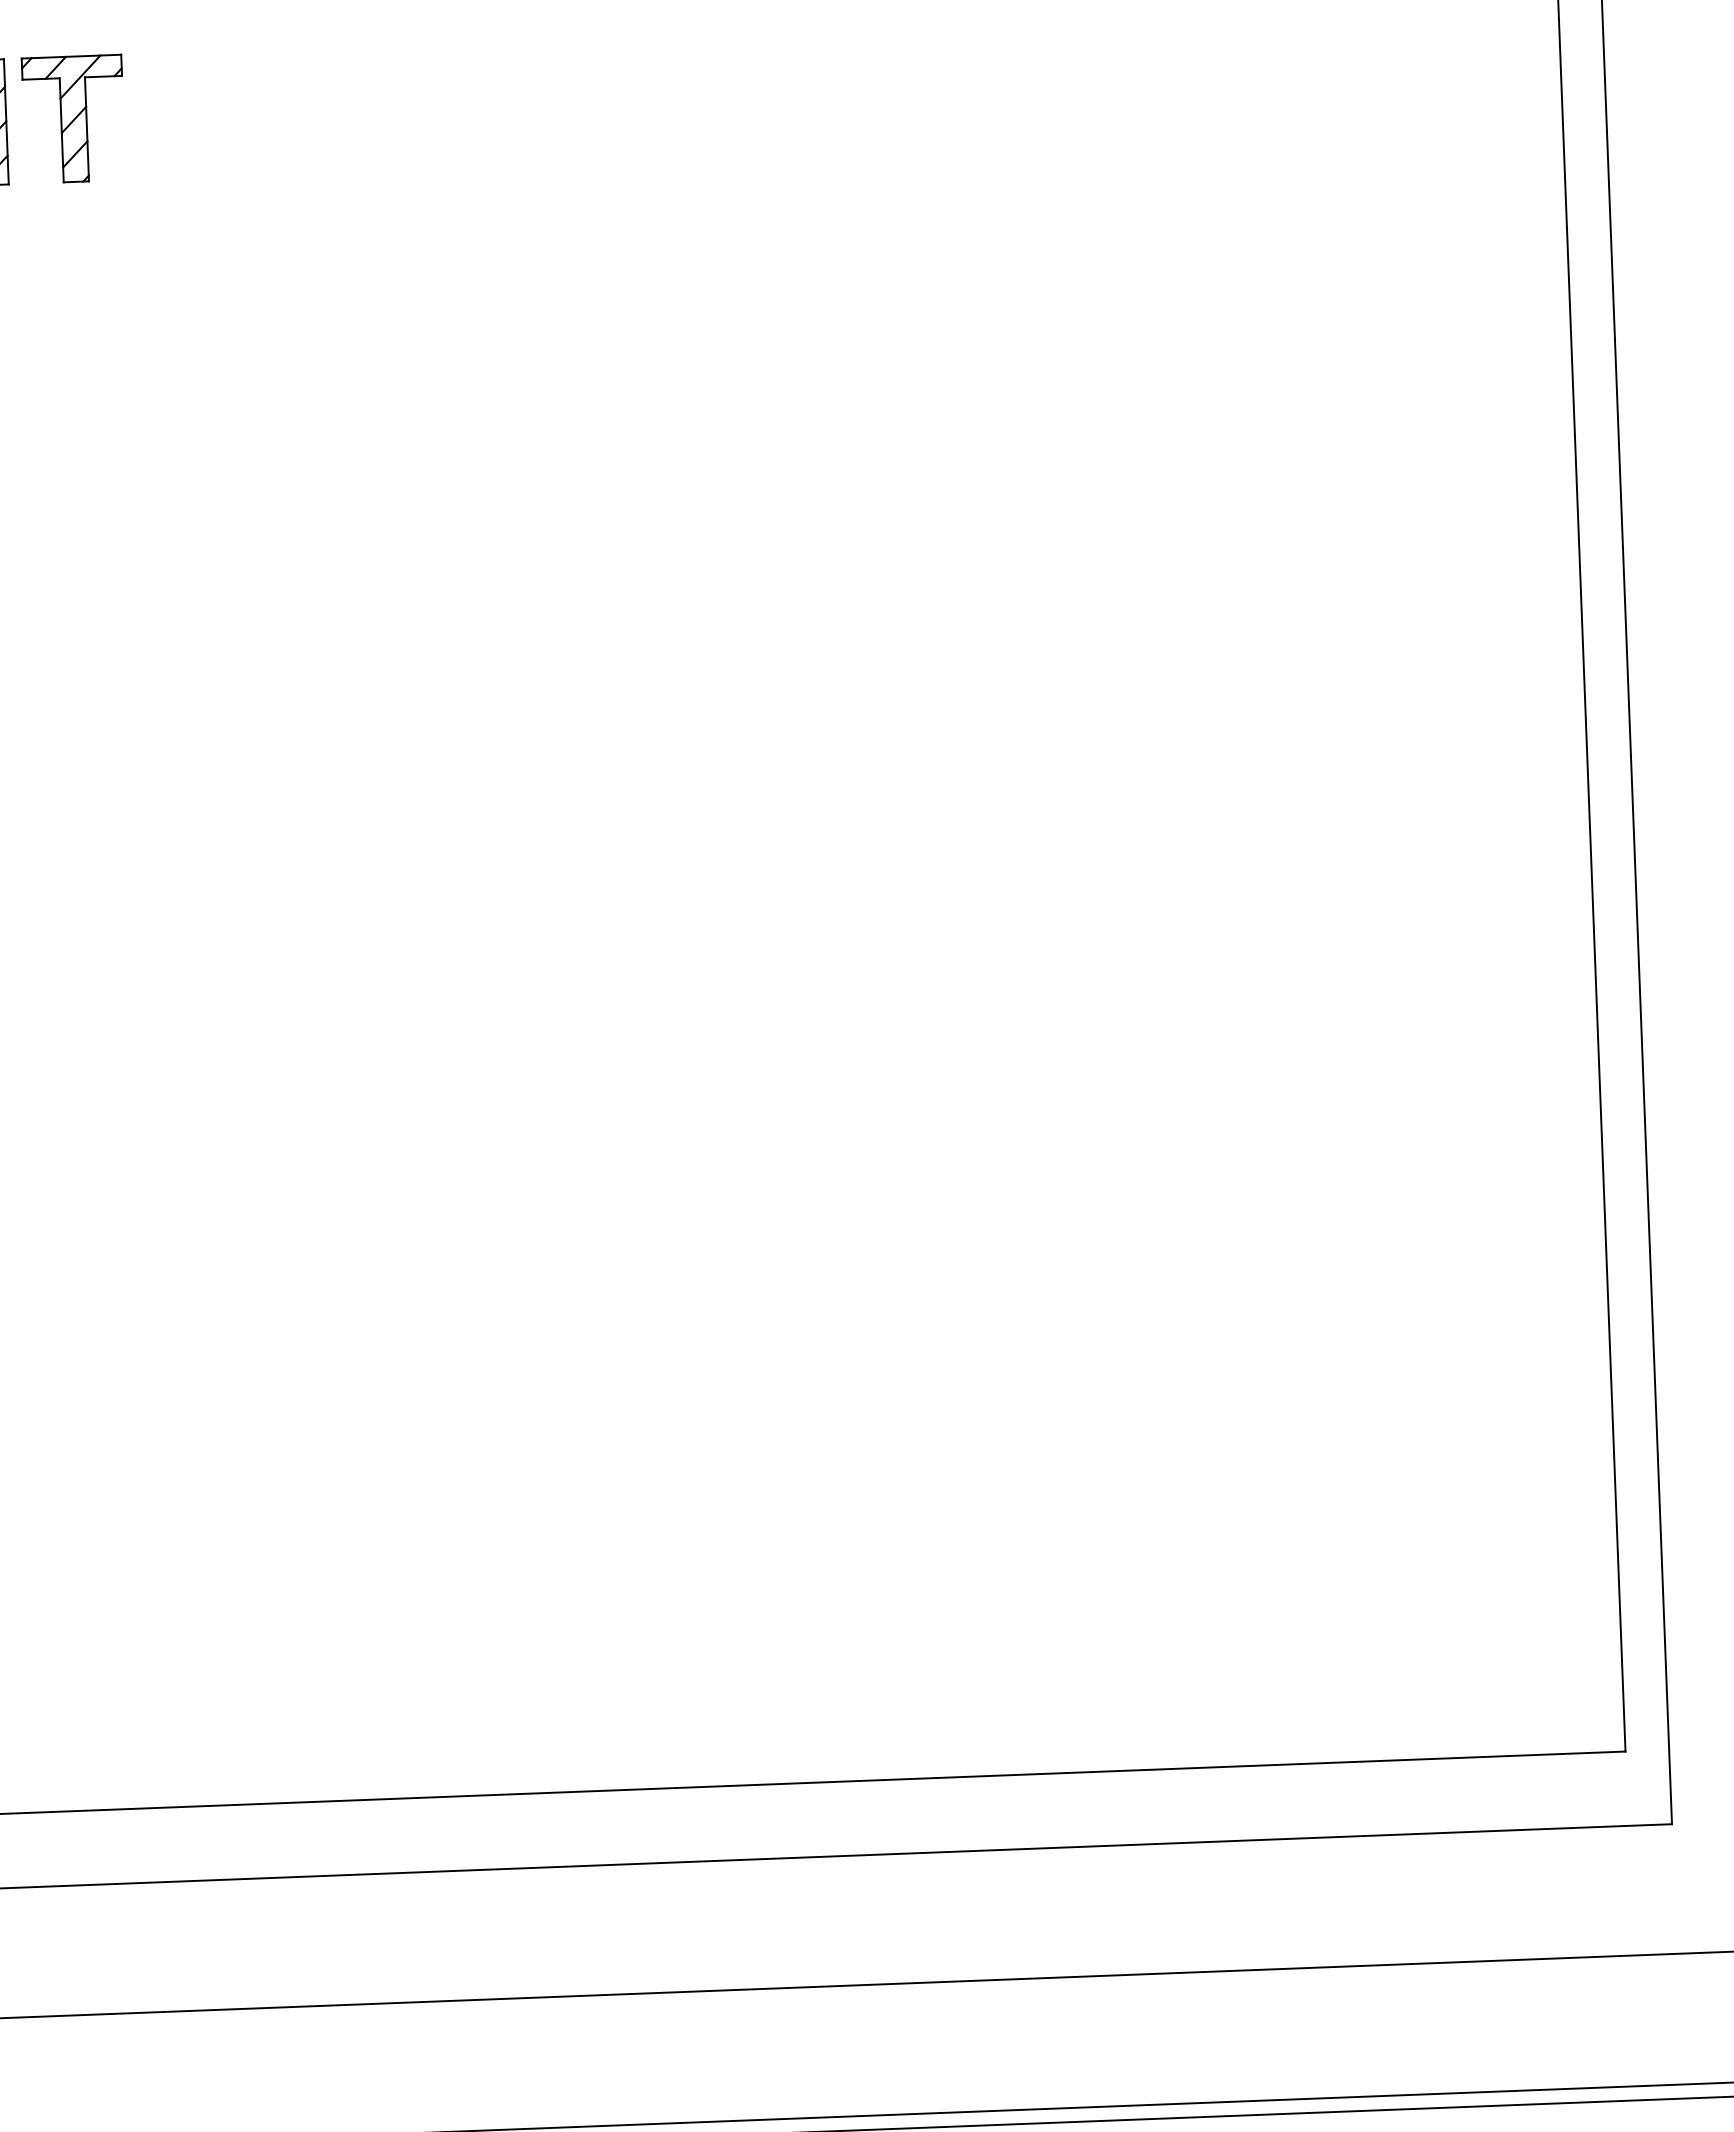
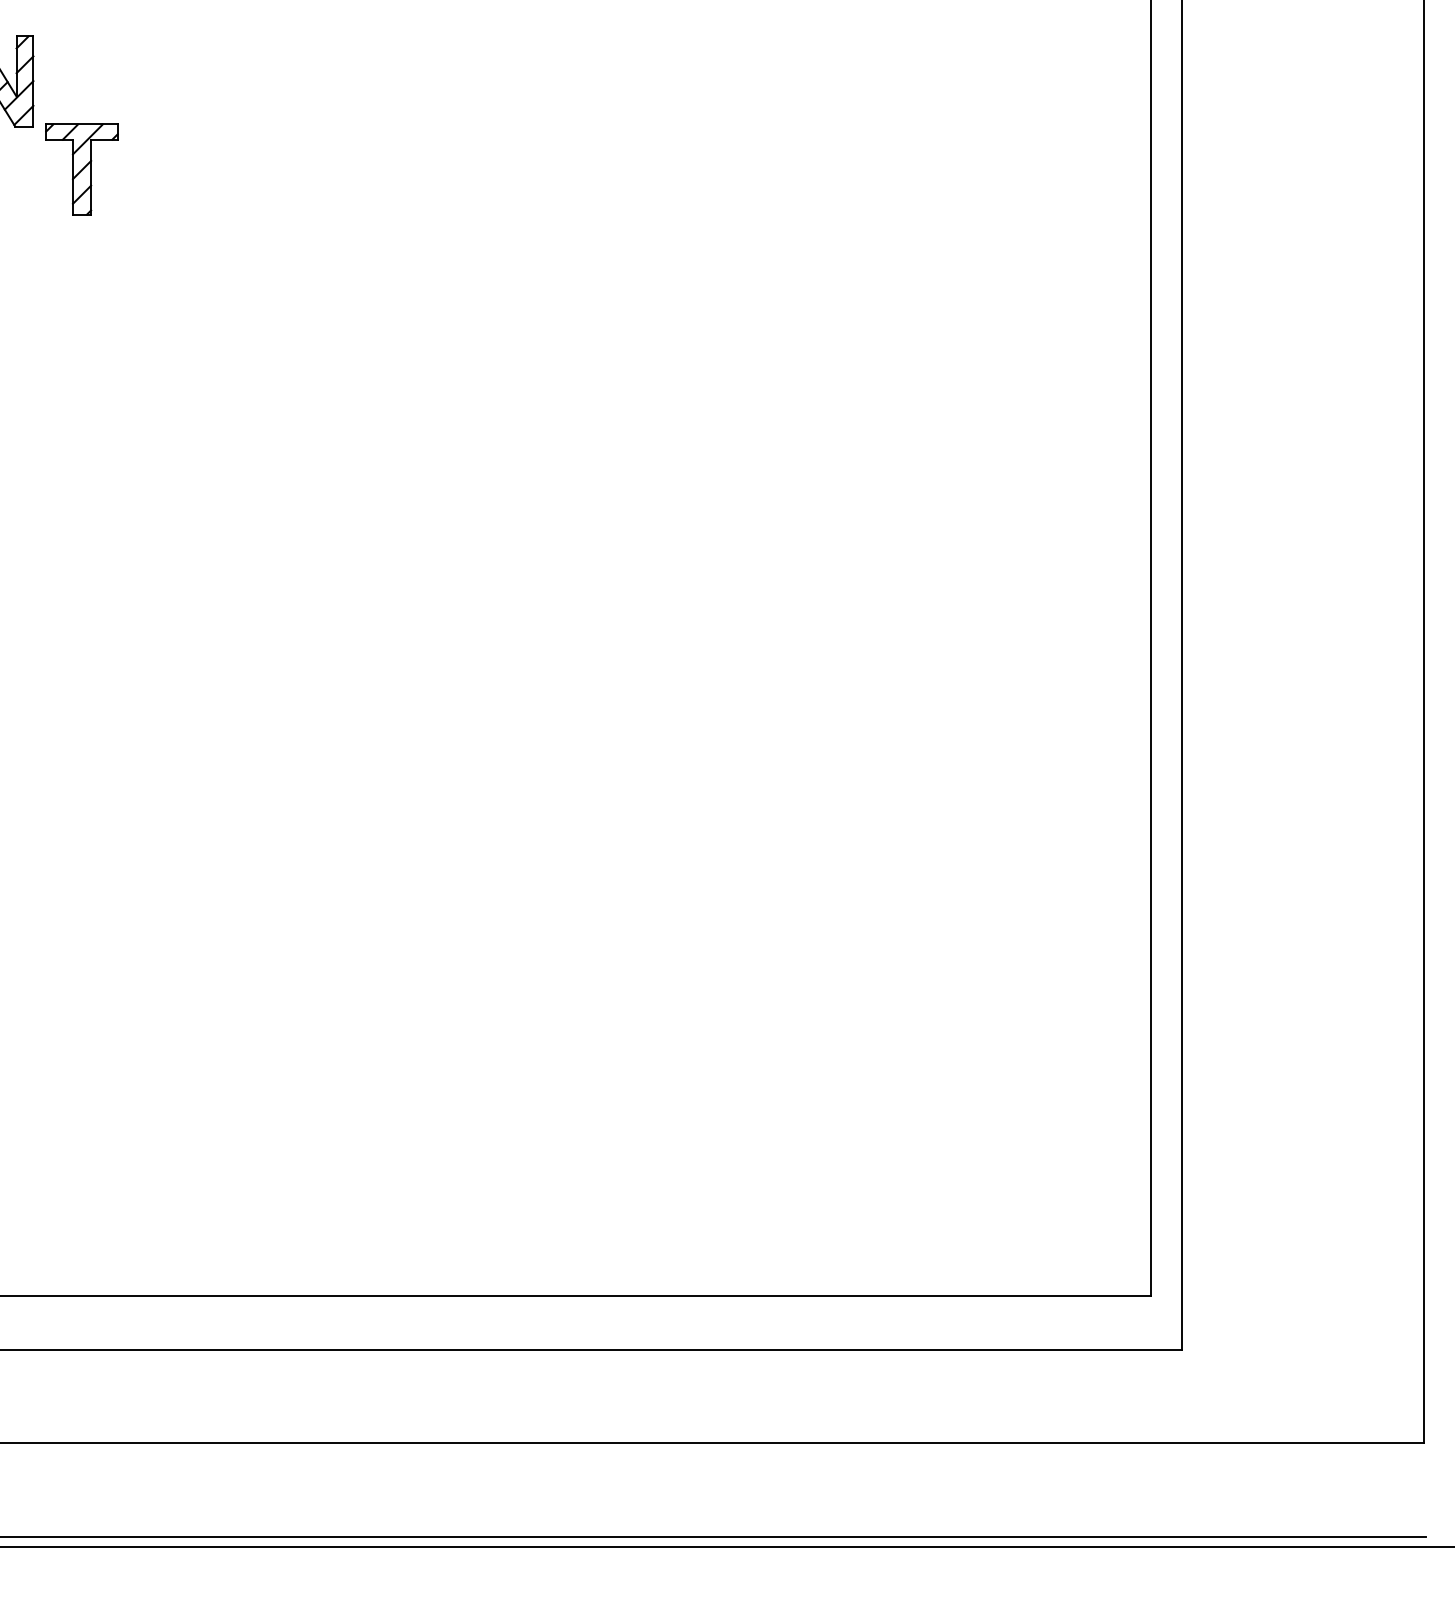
part: (73, 119) -> (81, 169), moved

